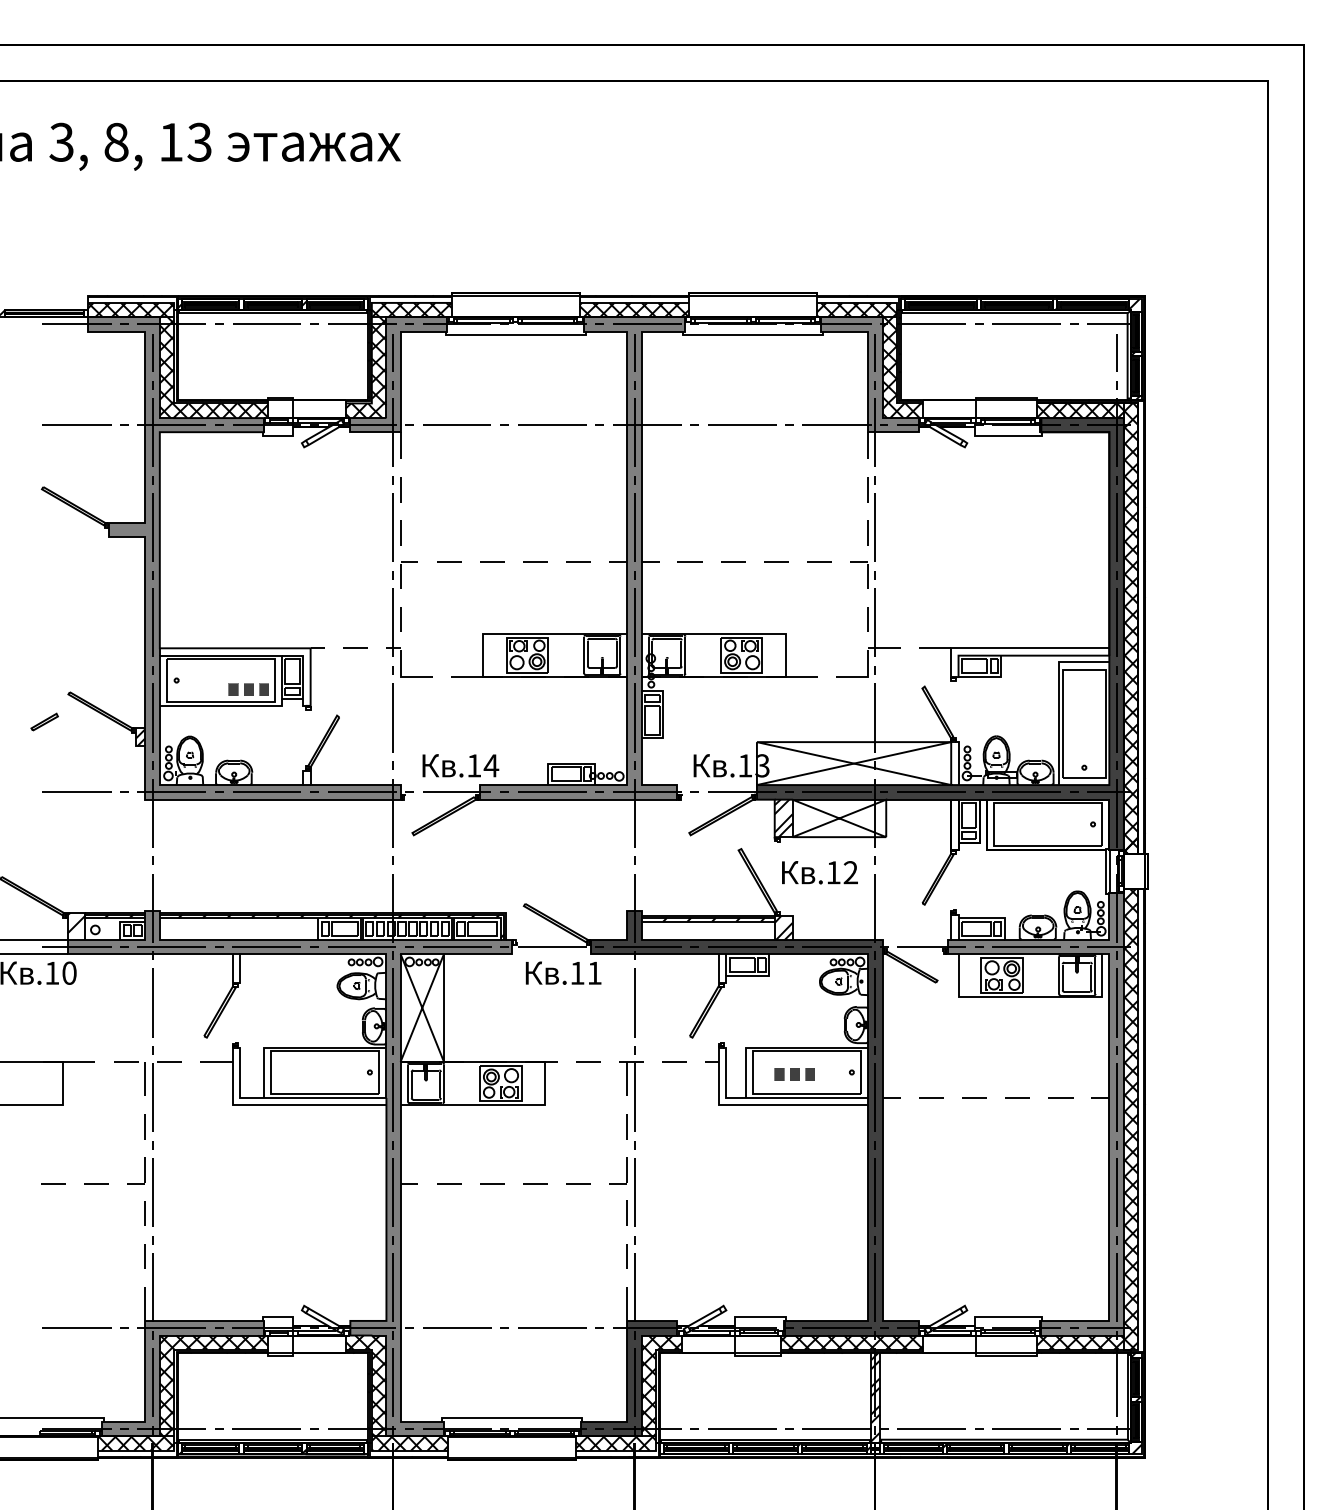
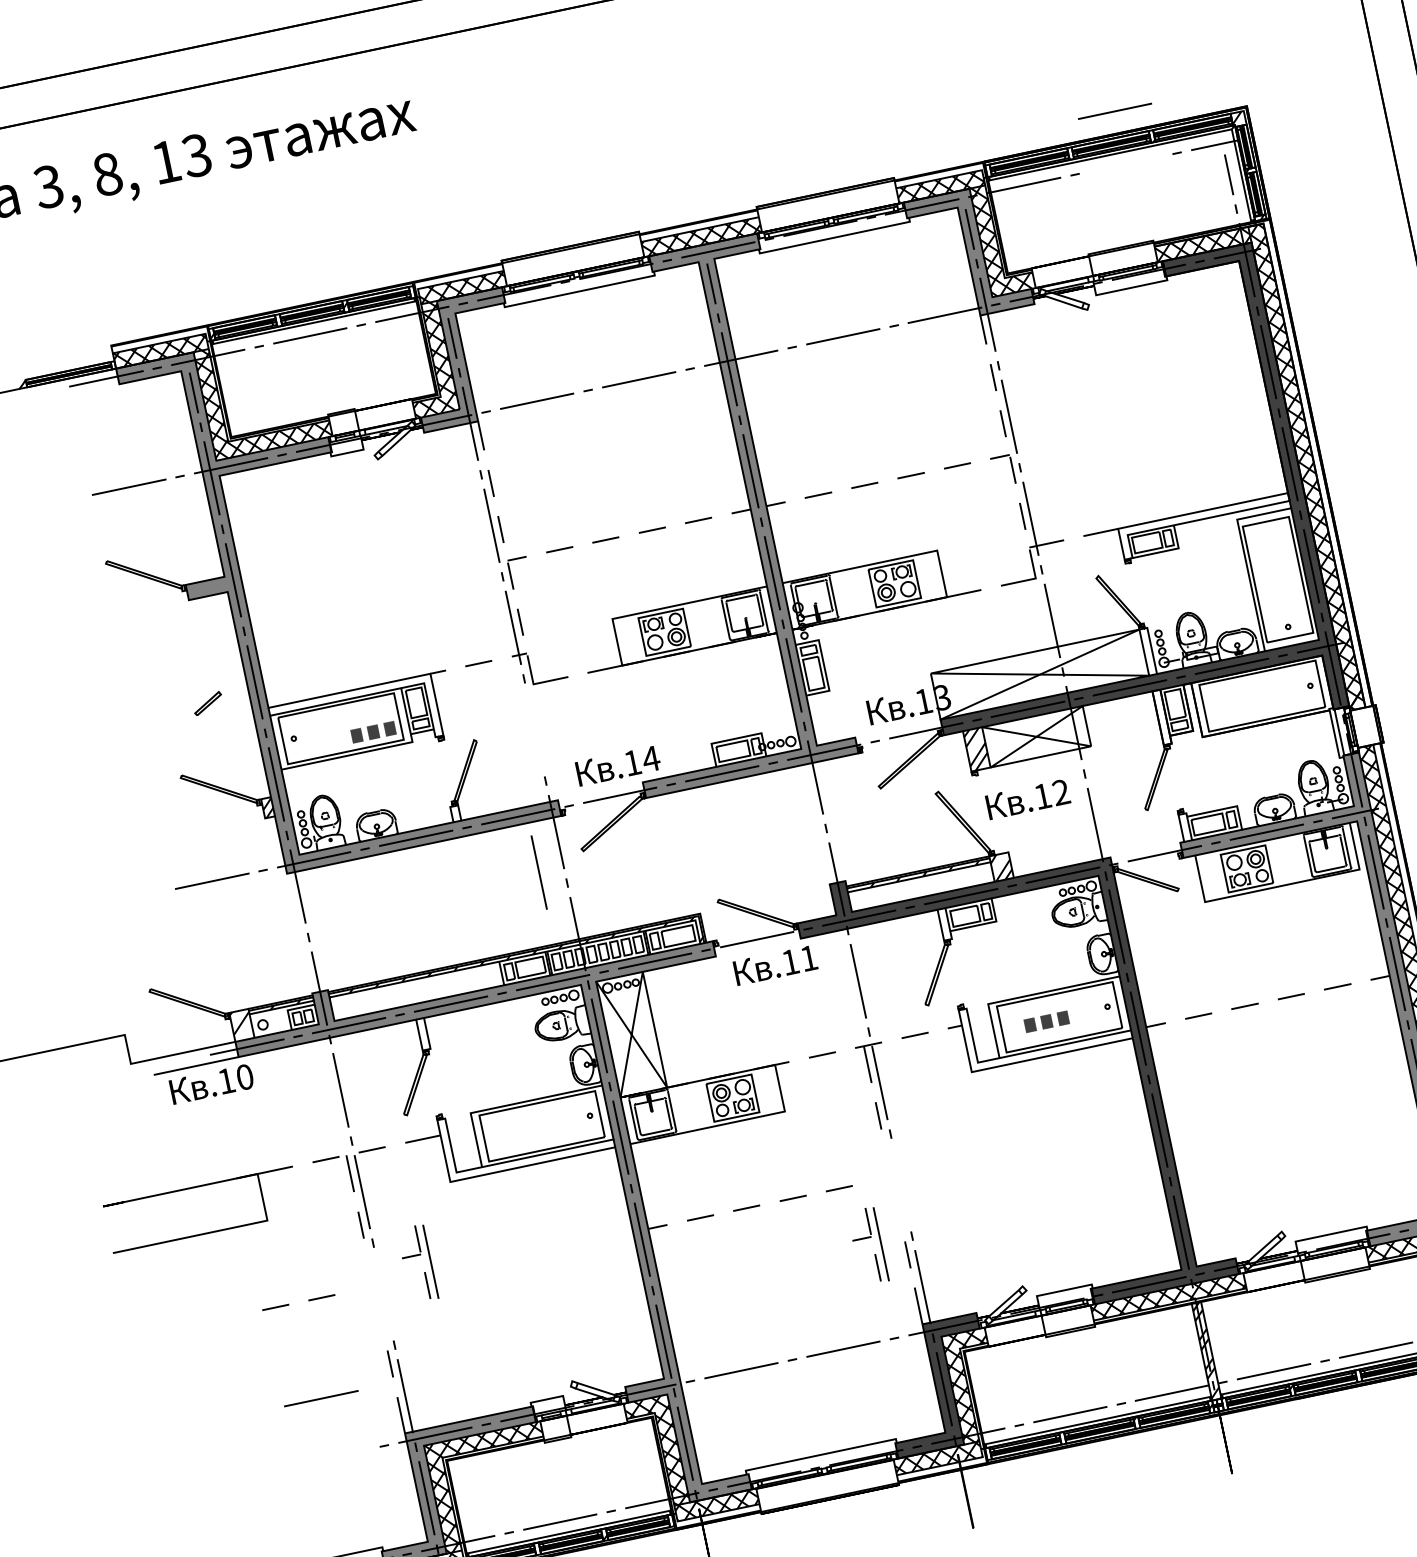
line: (1026, 323) -> (1114, 110), moved
line: (392, 717) -> (538, 872), moved
part: (44, 721) -> (207, 702), moved
part: (140, 1184) -> (416, 1255), moved
part: (622, 1184) -> (866, 1238), moved
line: (76, 1327) -> (320, 1398), moved

